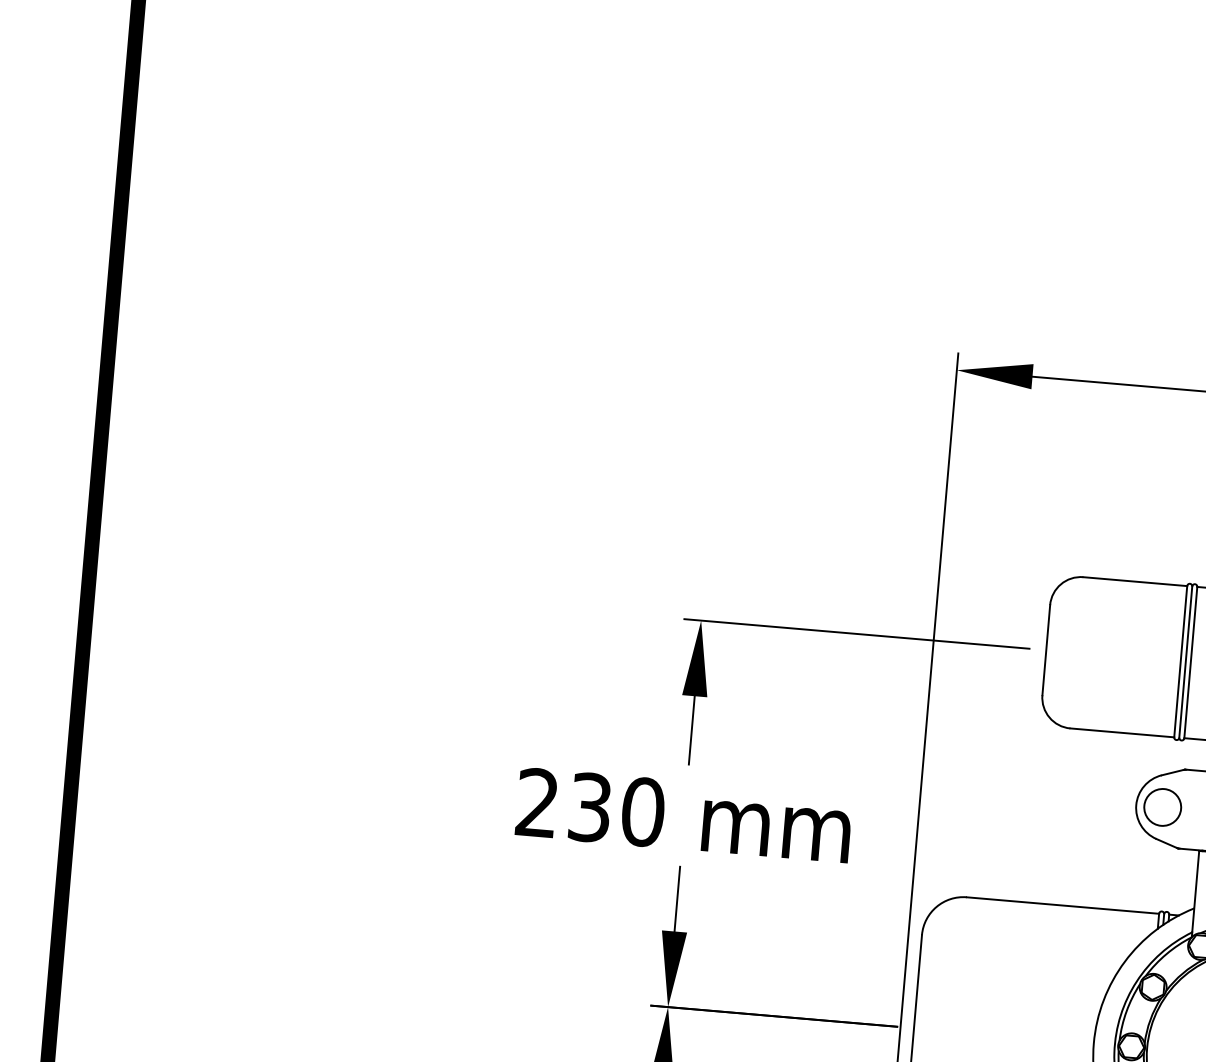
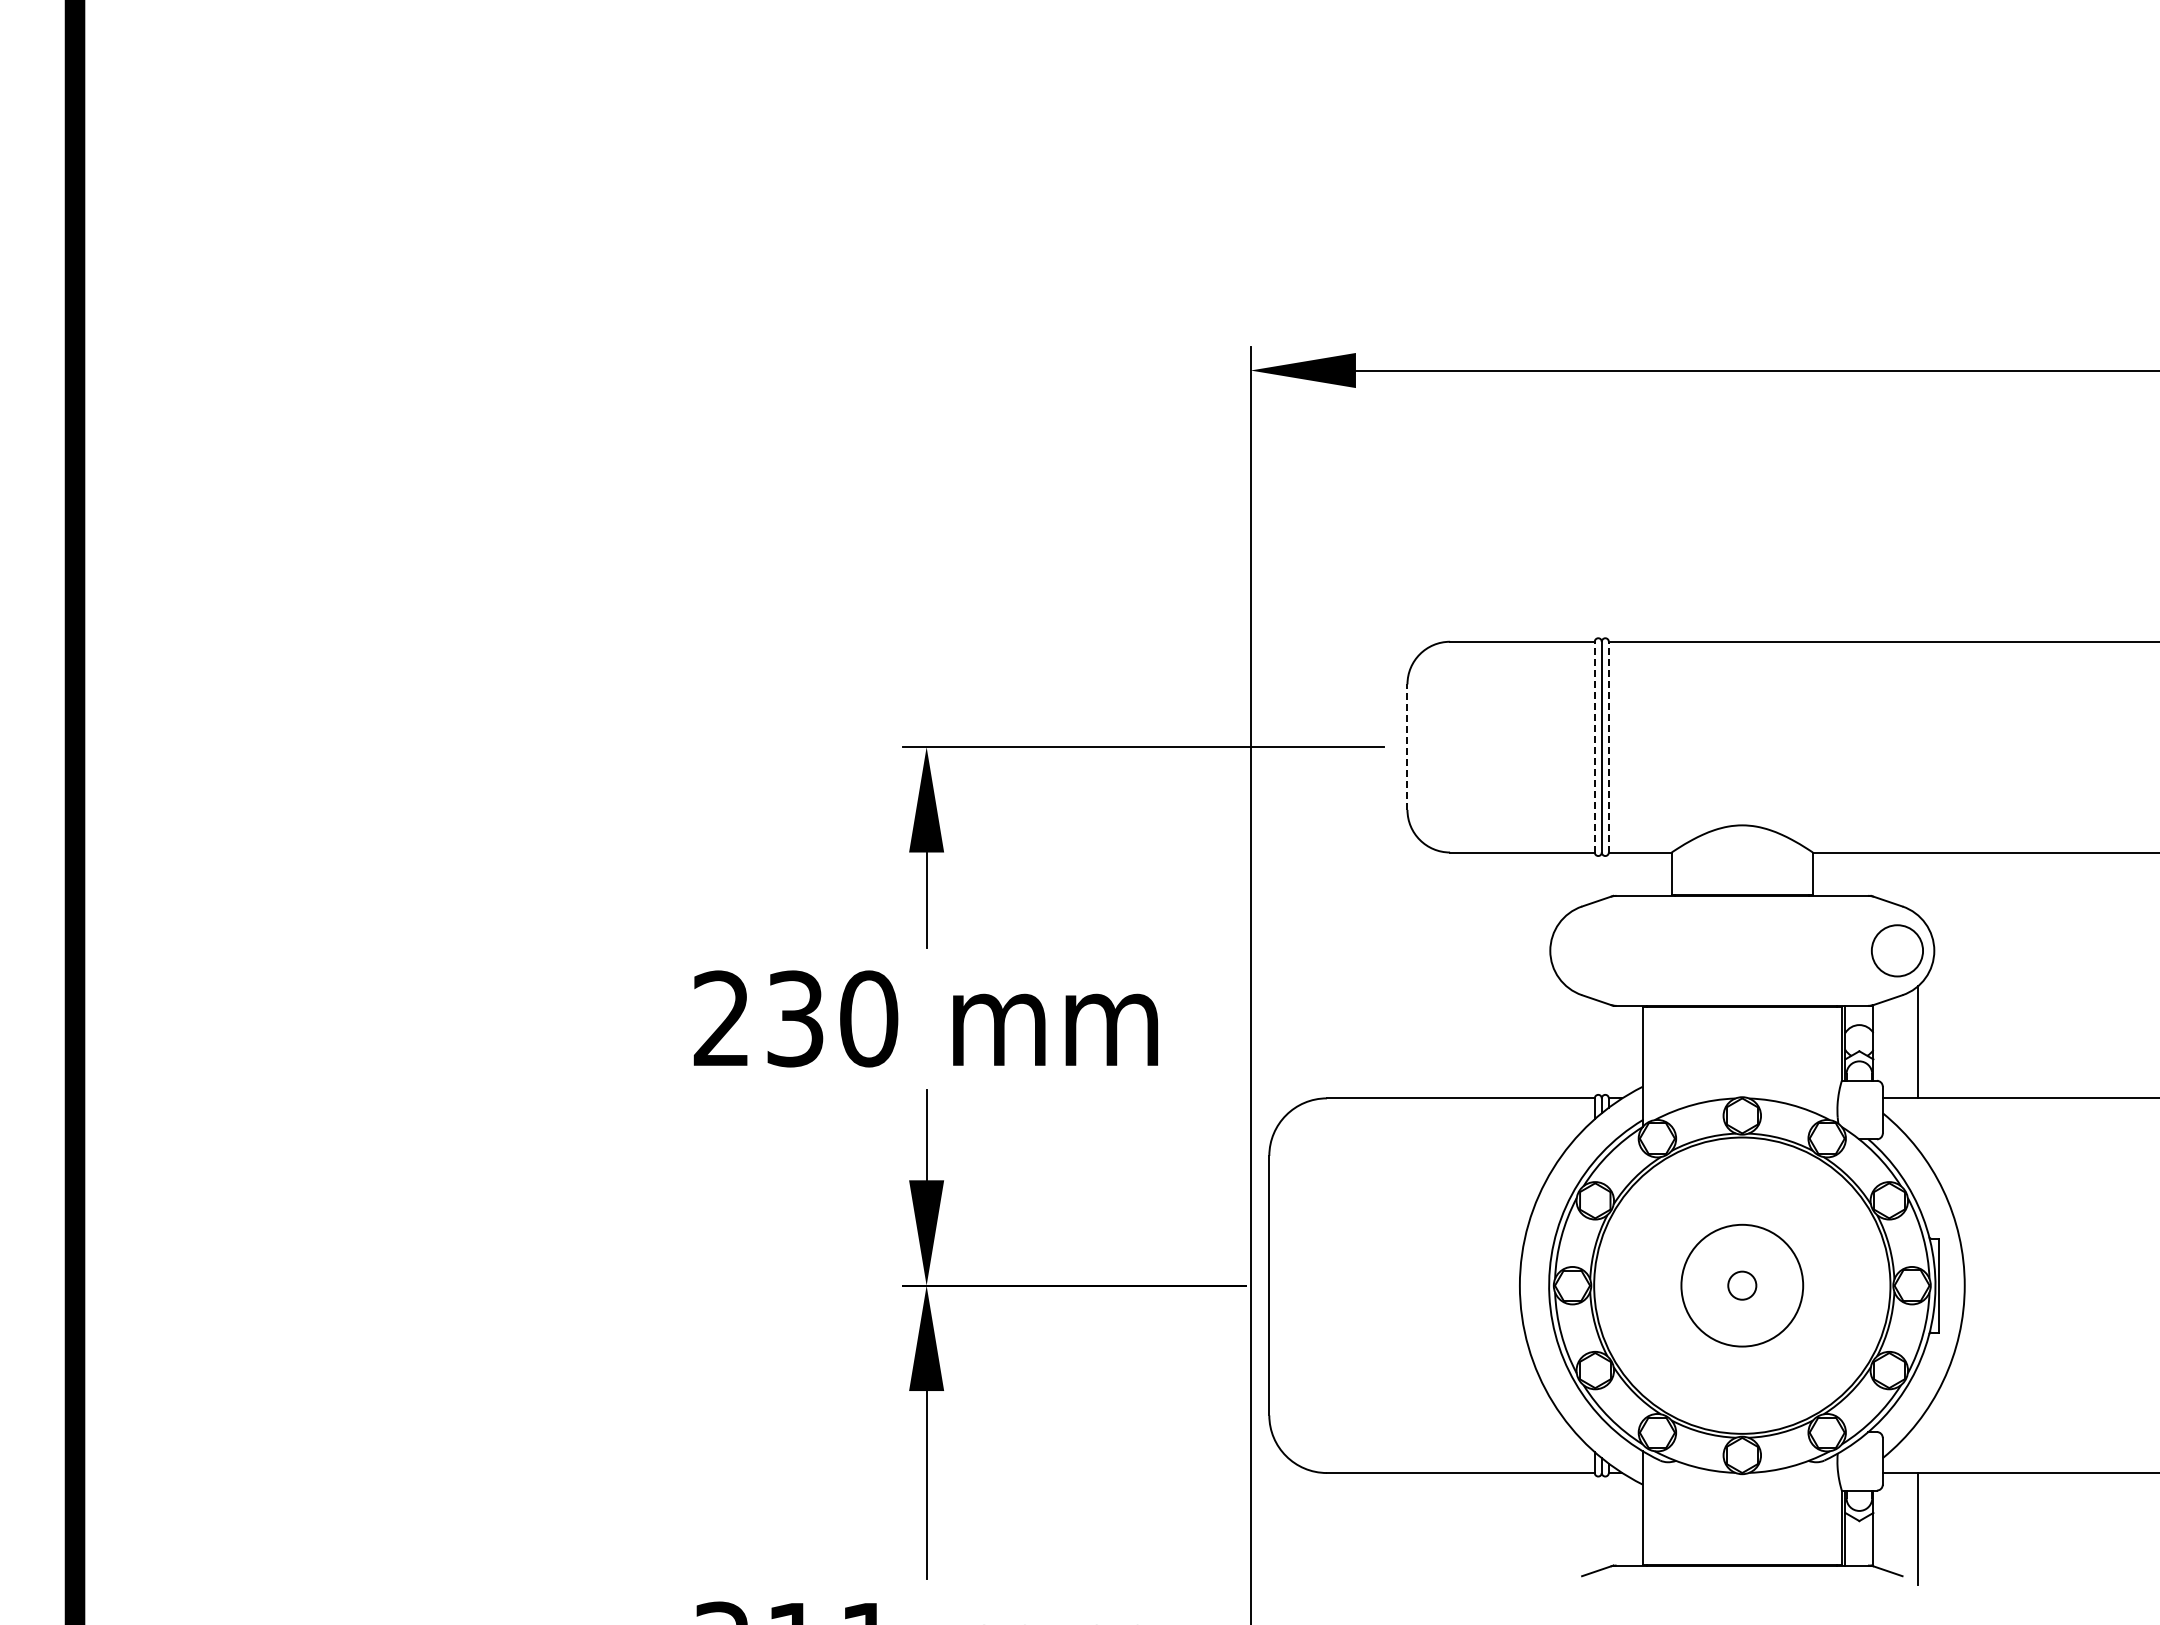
line: (1046, 650) -> (1407, 747), solid -> dashed
line: (1180, 661) -> (1594, 746), solid -> dashed
line: (1190, 662) -> (1608, 746), solid -> dashed
circle: (1162, 807) -> (1586, 950), removed

